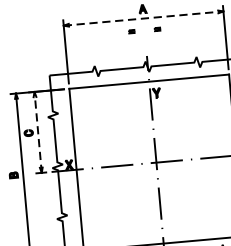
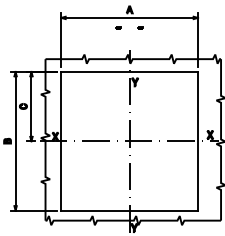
line: (144, 18) -> (130, 17), dashed -> solid
line: (38, 132) -> (31, 106), dashed -> solid

